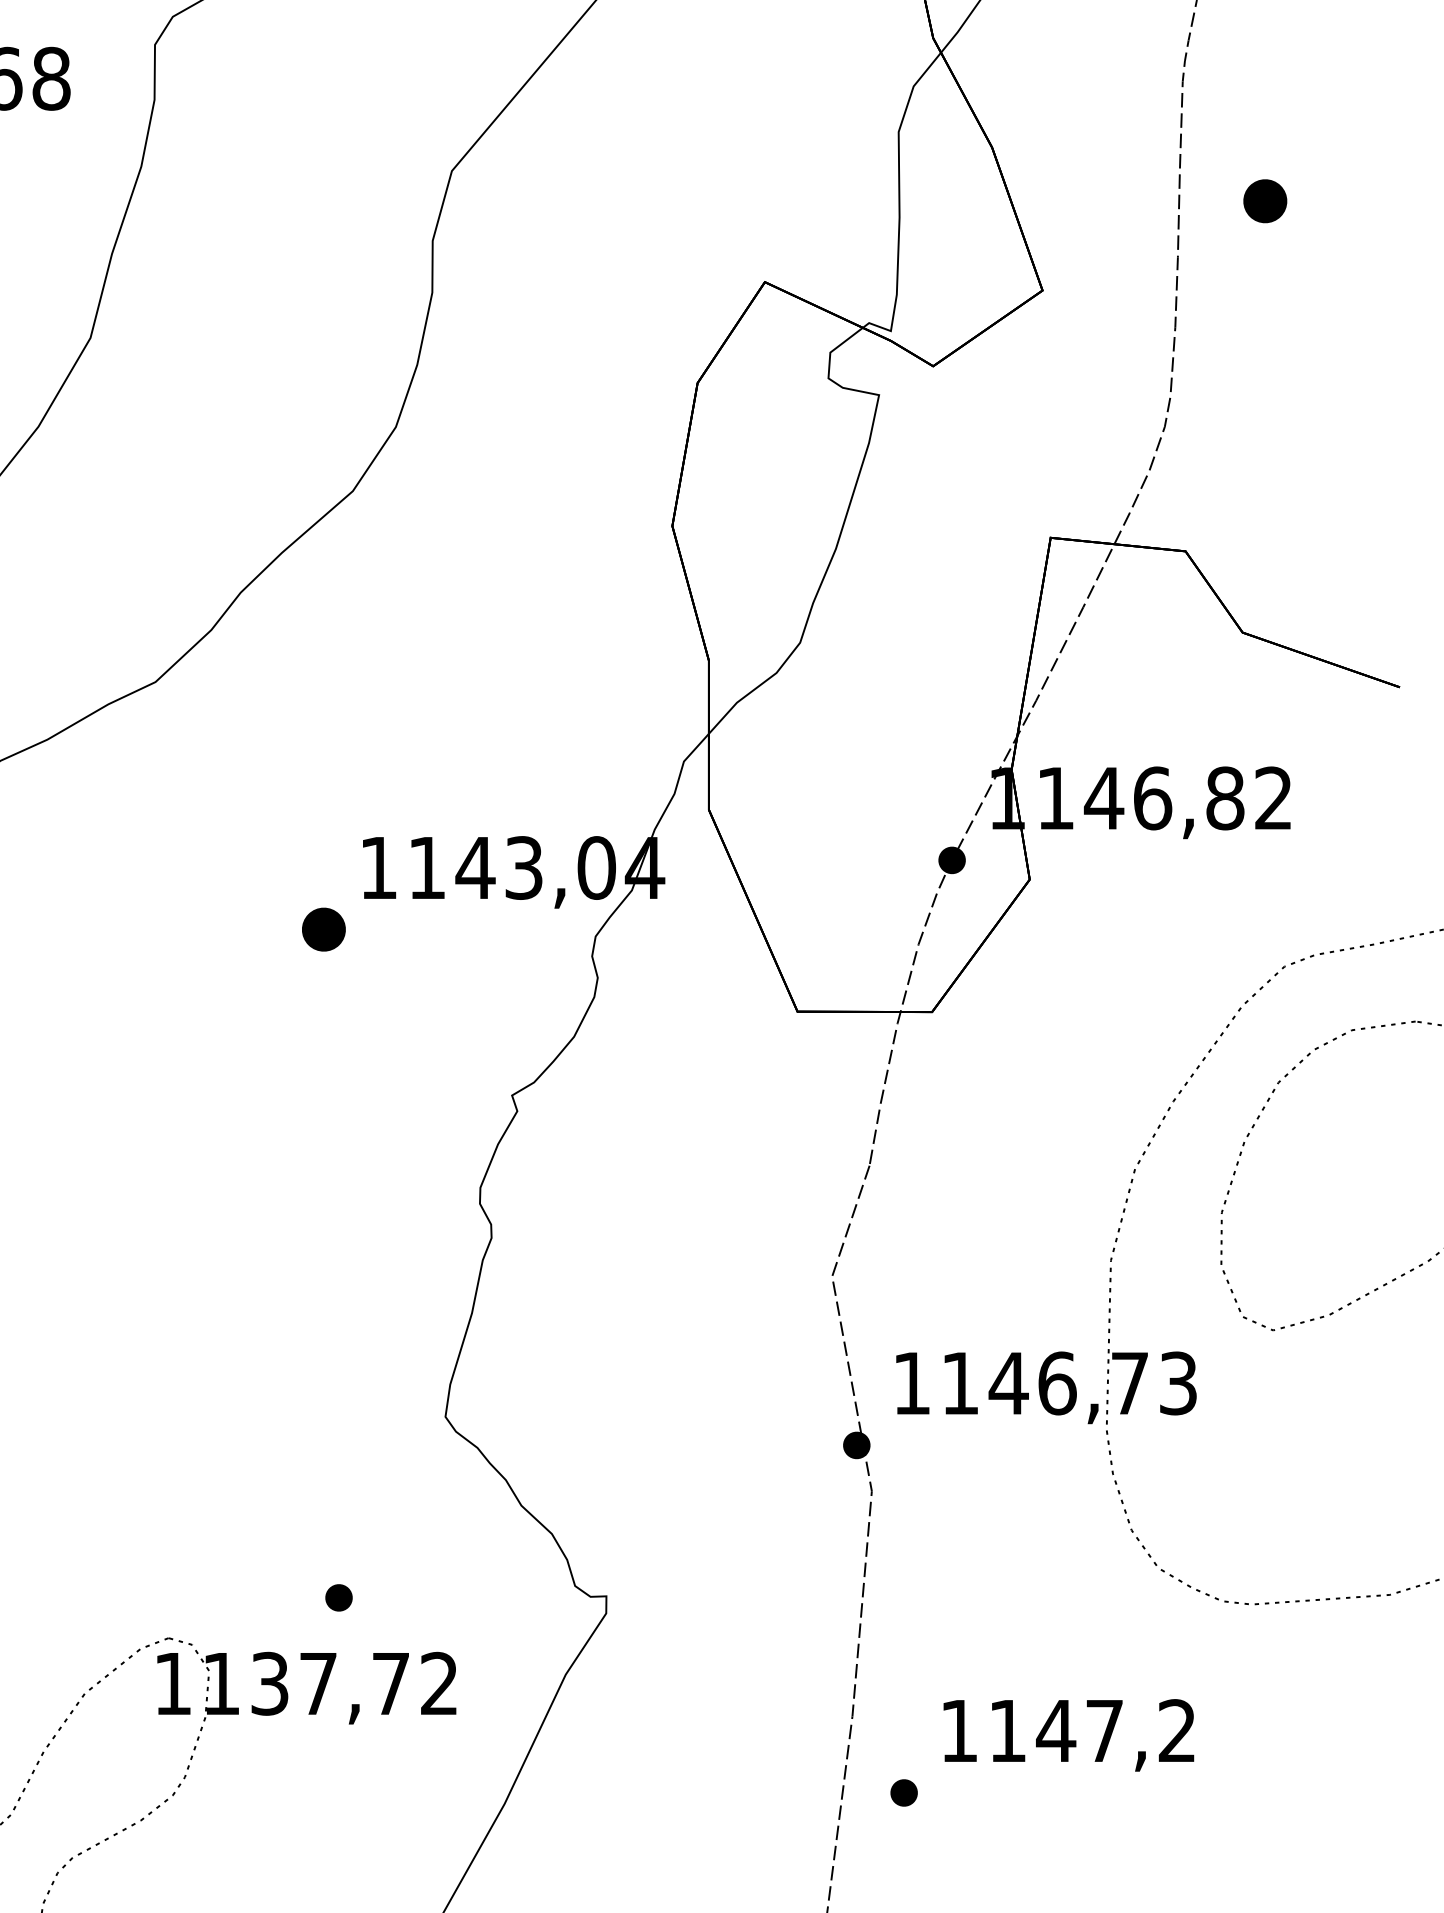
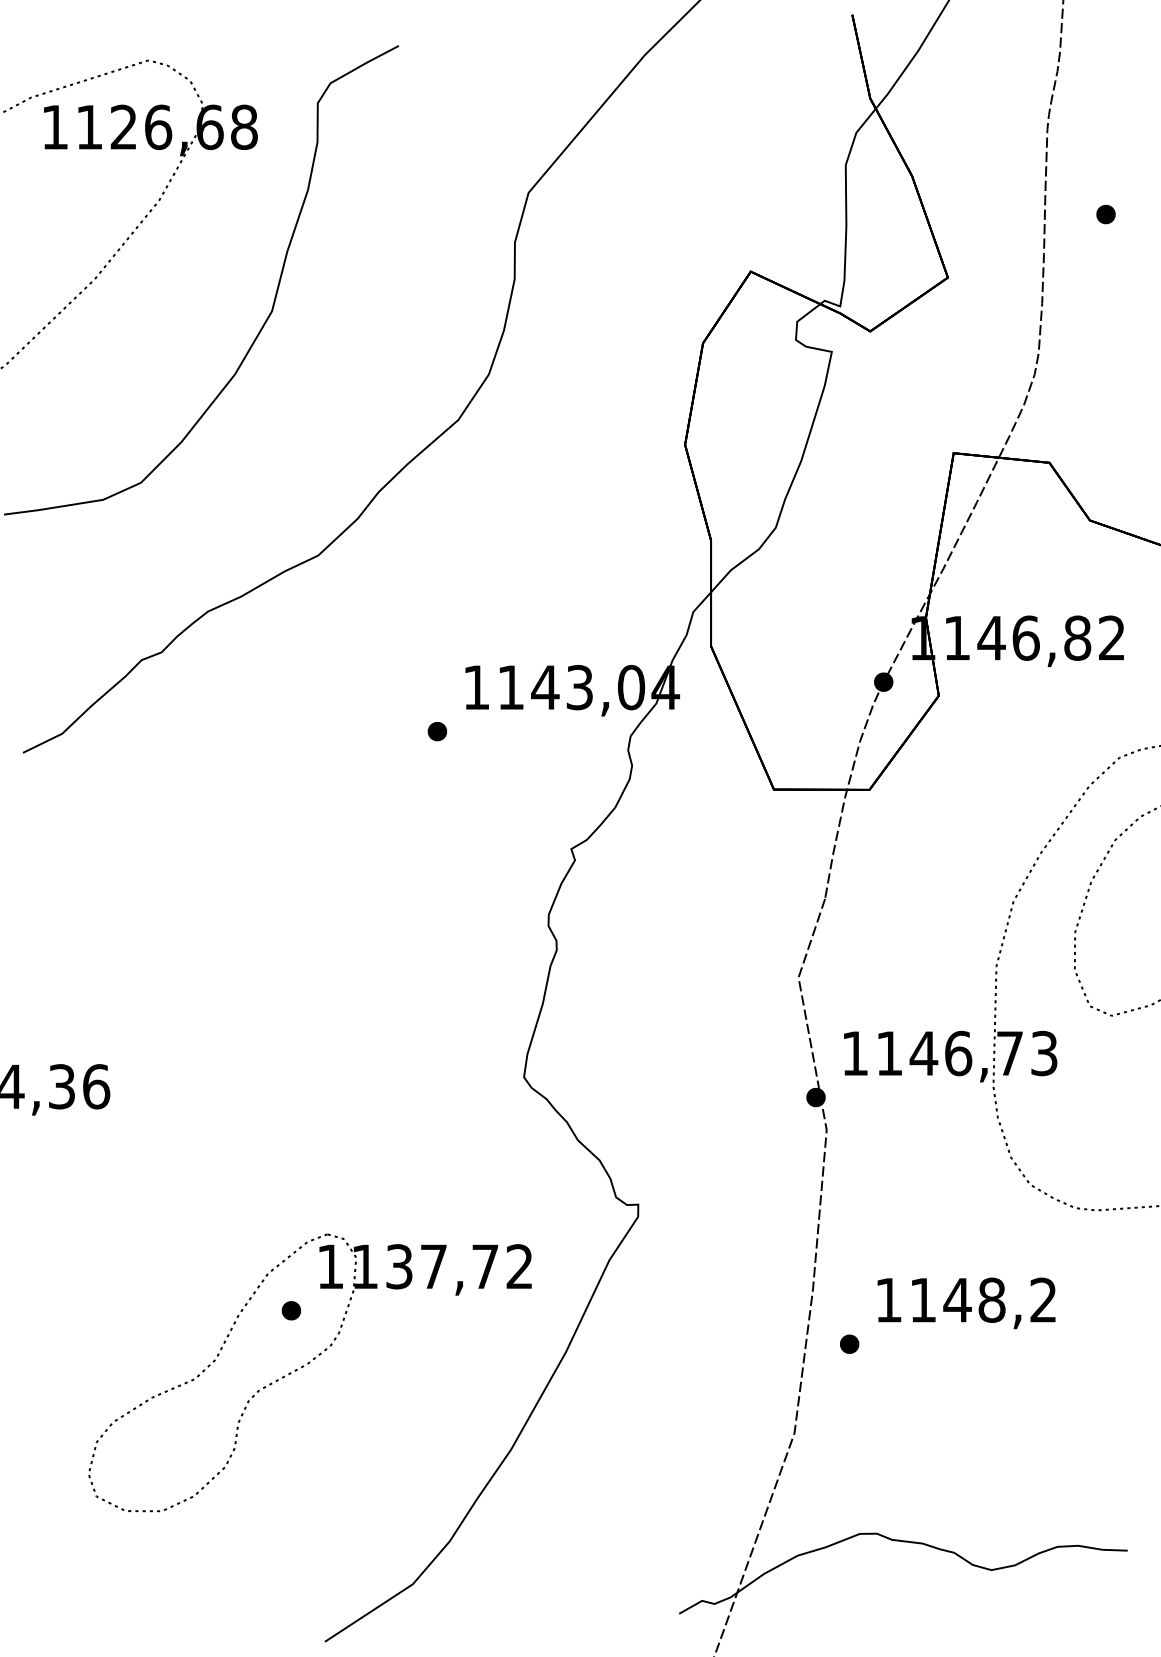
part: (1264, 201) -> (1105, 214), size x0.62
part: (322, 929) -> (436, 731), size x0.62
part: (339, 1597) -> (291, 1310), moved
text: (1103, 1729) -> (991, 1299), 1147,2 -> 1148,2

